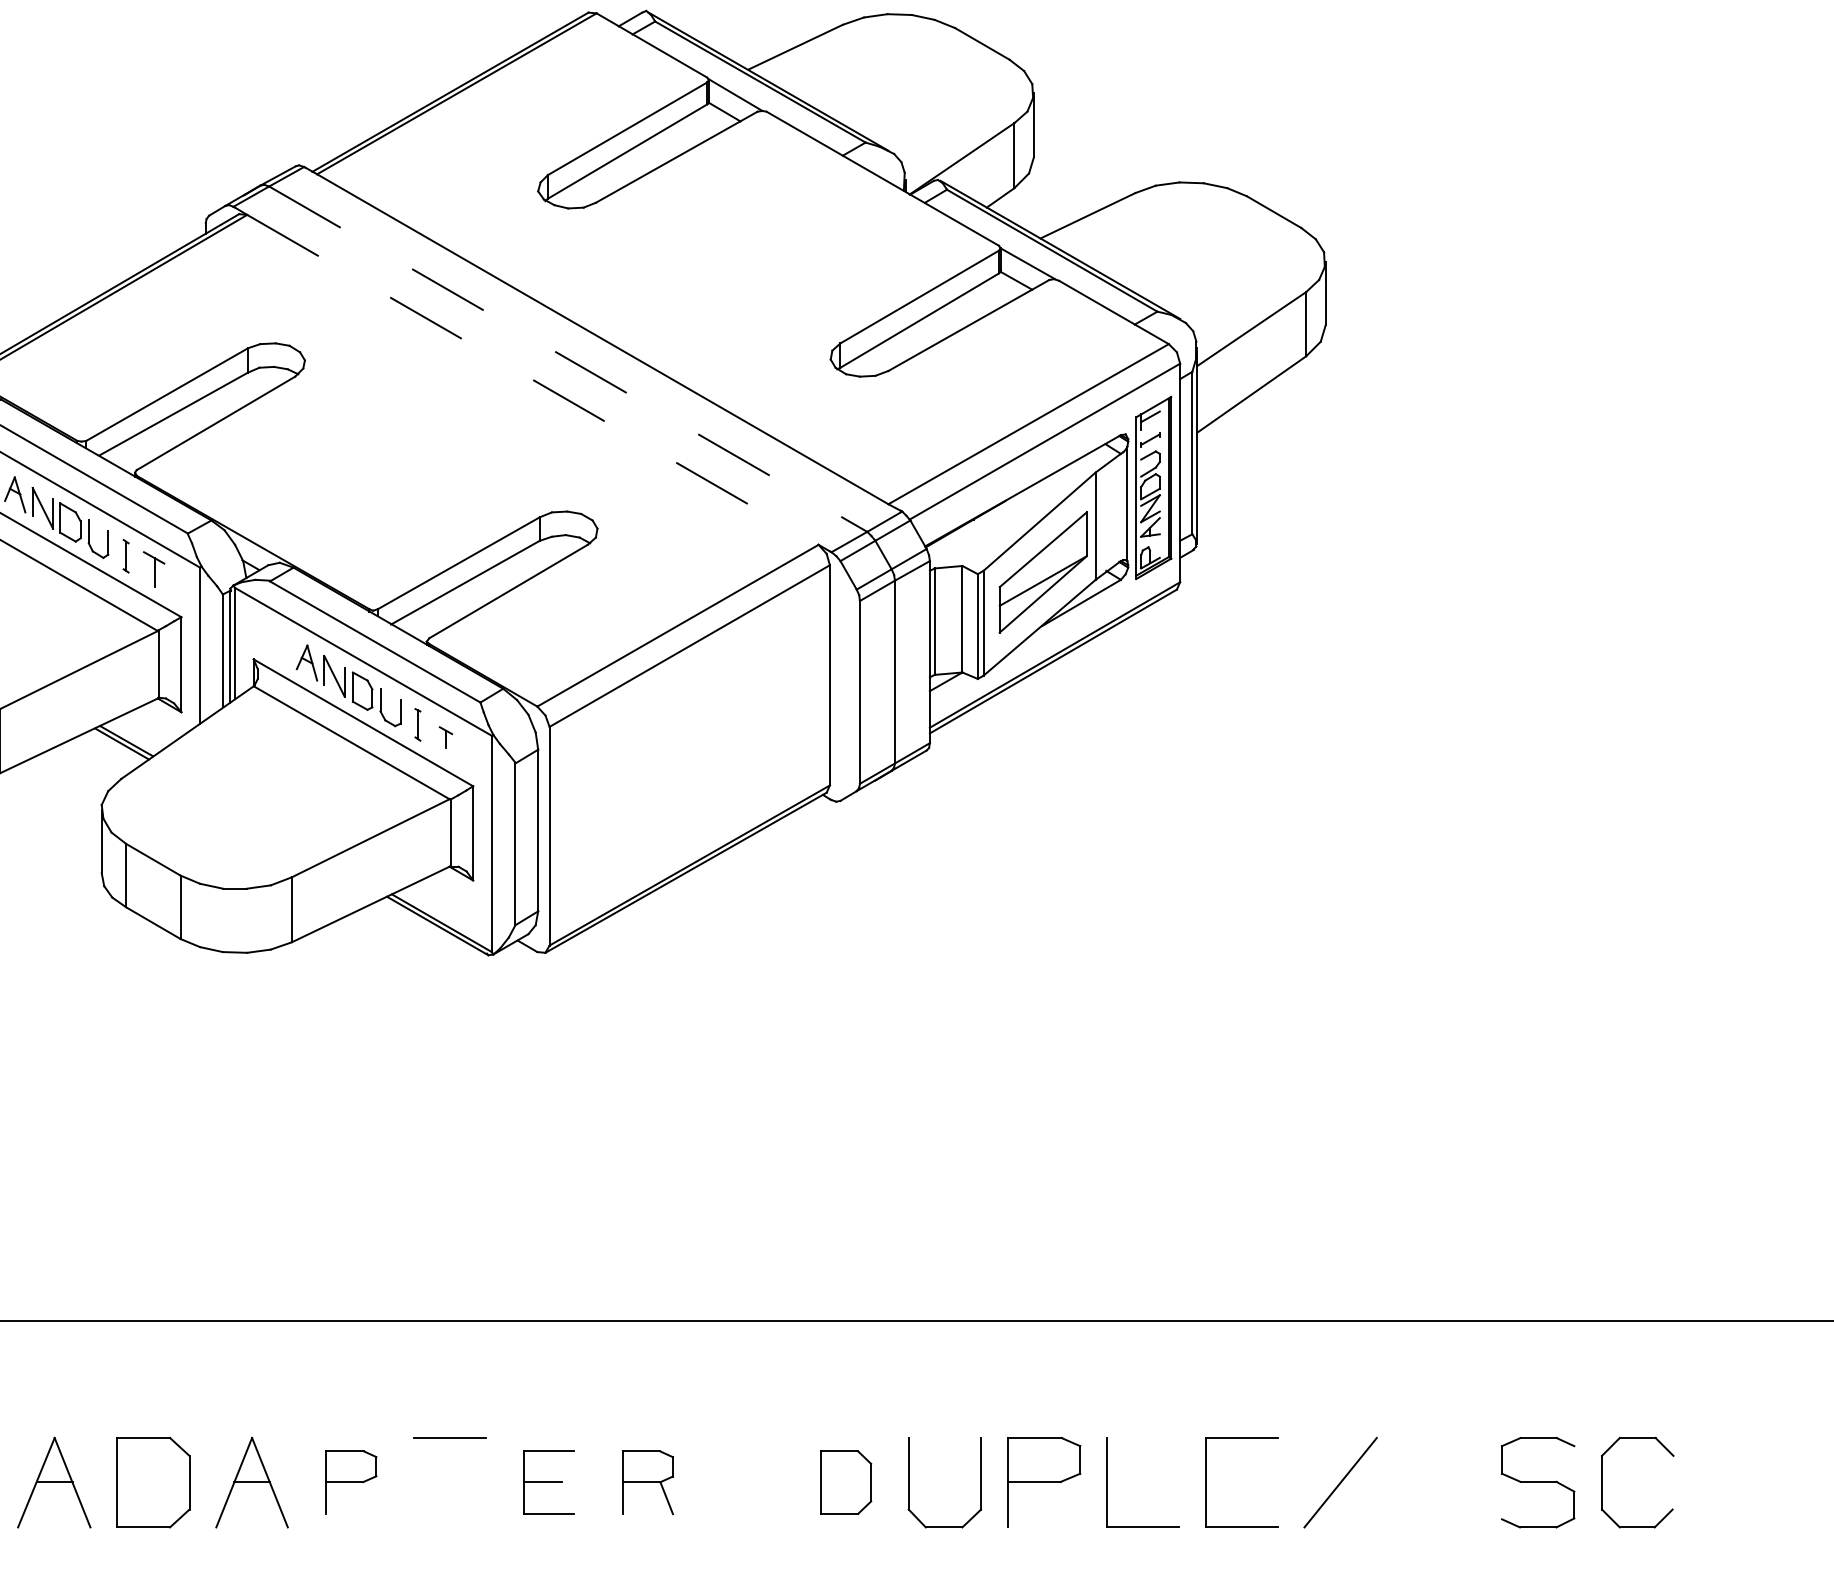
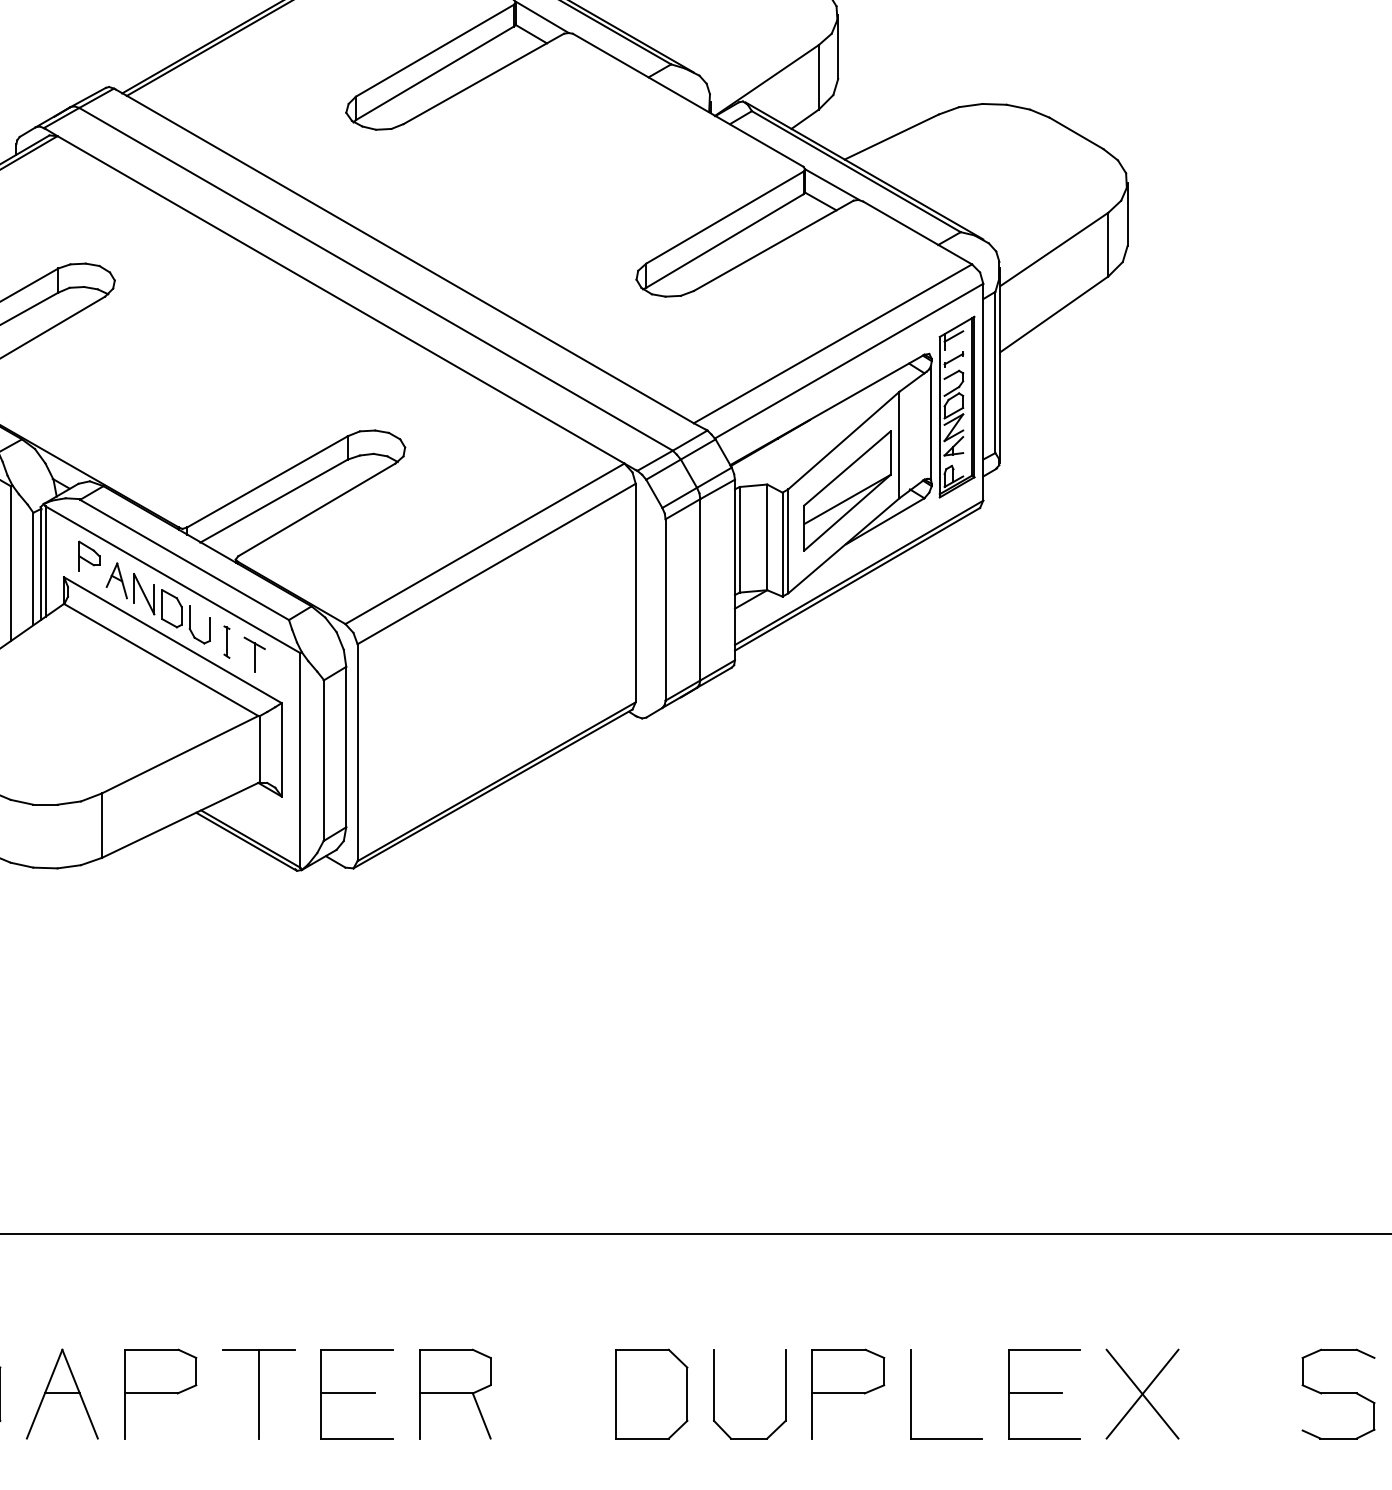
line: (568, 359) -> (376, 279), dashed -> solid
line: (532, 379) -> (340, 299), dashed -> solid
part: (279, 637) -> (89, 555), added
part: (445, 737) -> (254, 654), size x1.67
line: (1232, 1481) -> (1035, 1393), added
part: (351, 1482) -> (161, 1393), size x1.43
line: (450, 1482) -> (259, 1393), added
part: (548, 1482) -> (356, 1393), size x1.43
part: (647, 1482) -> (454, 1393), size x1.43
part: (845, 1482) -> (651, 1393), size x1.43
line: (1340, 1482) -> (1142, 1393), added

